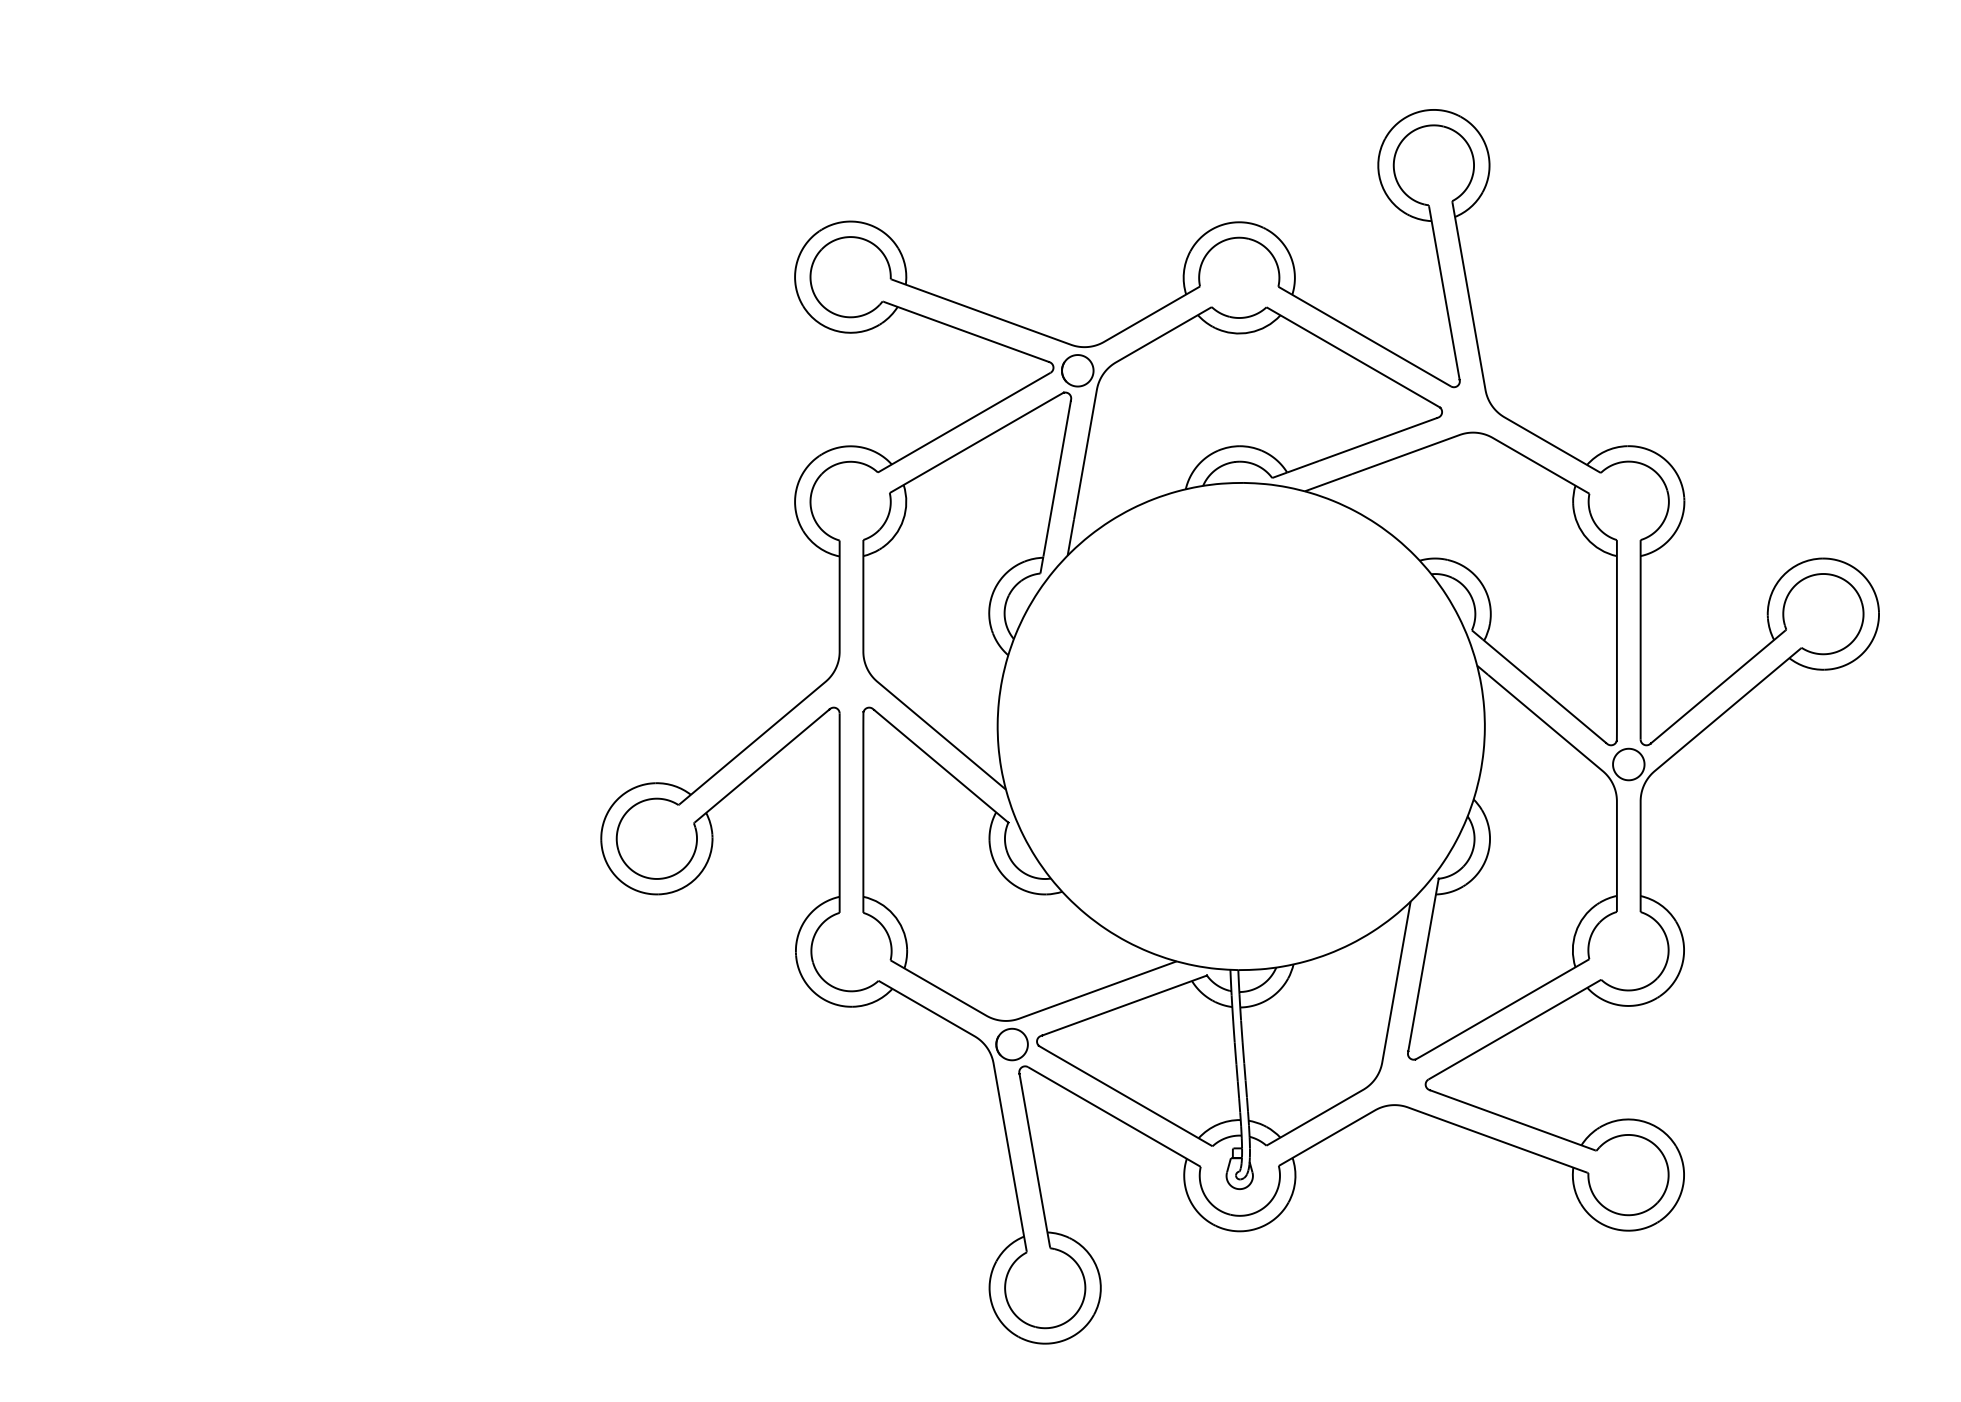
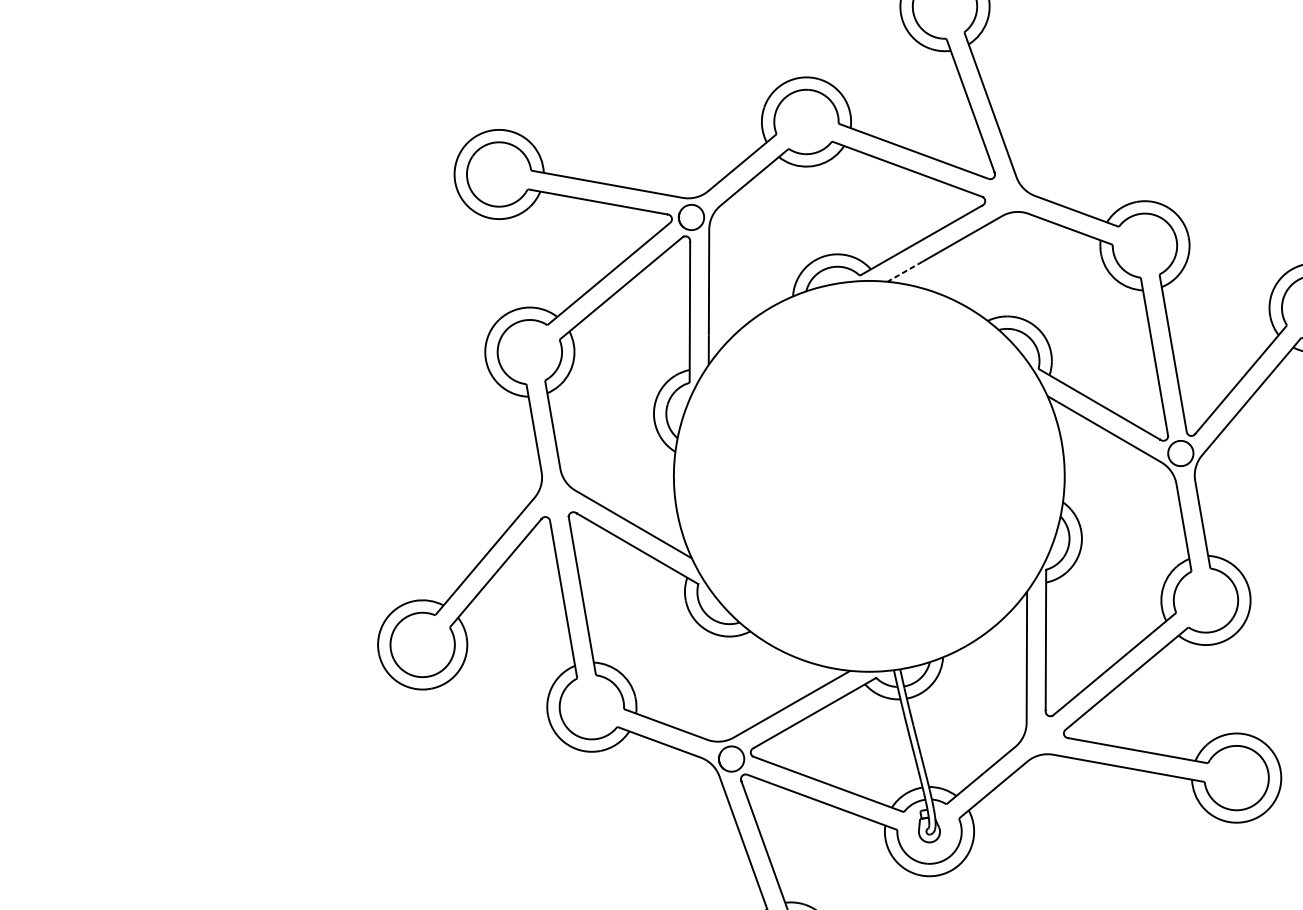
line: (1327, 482) -> (904, 271), solid -> dashed

